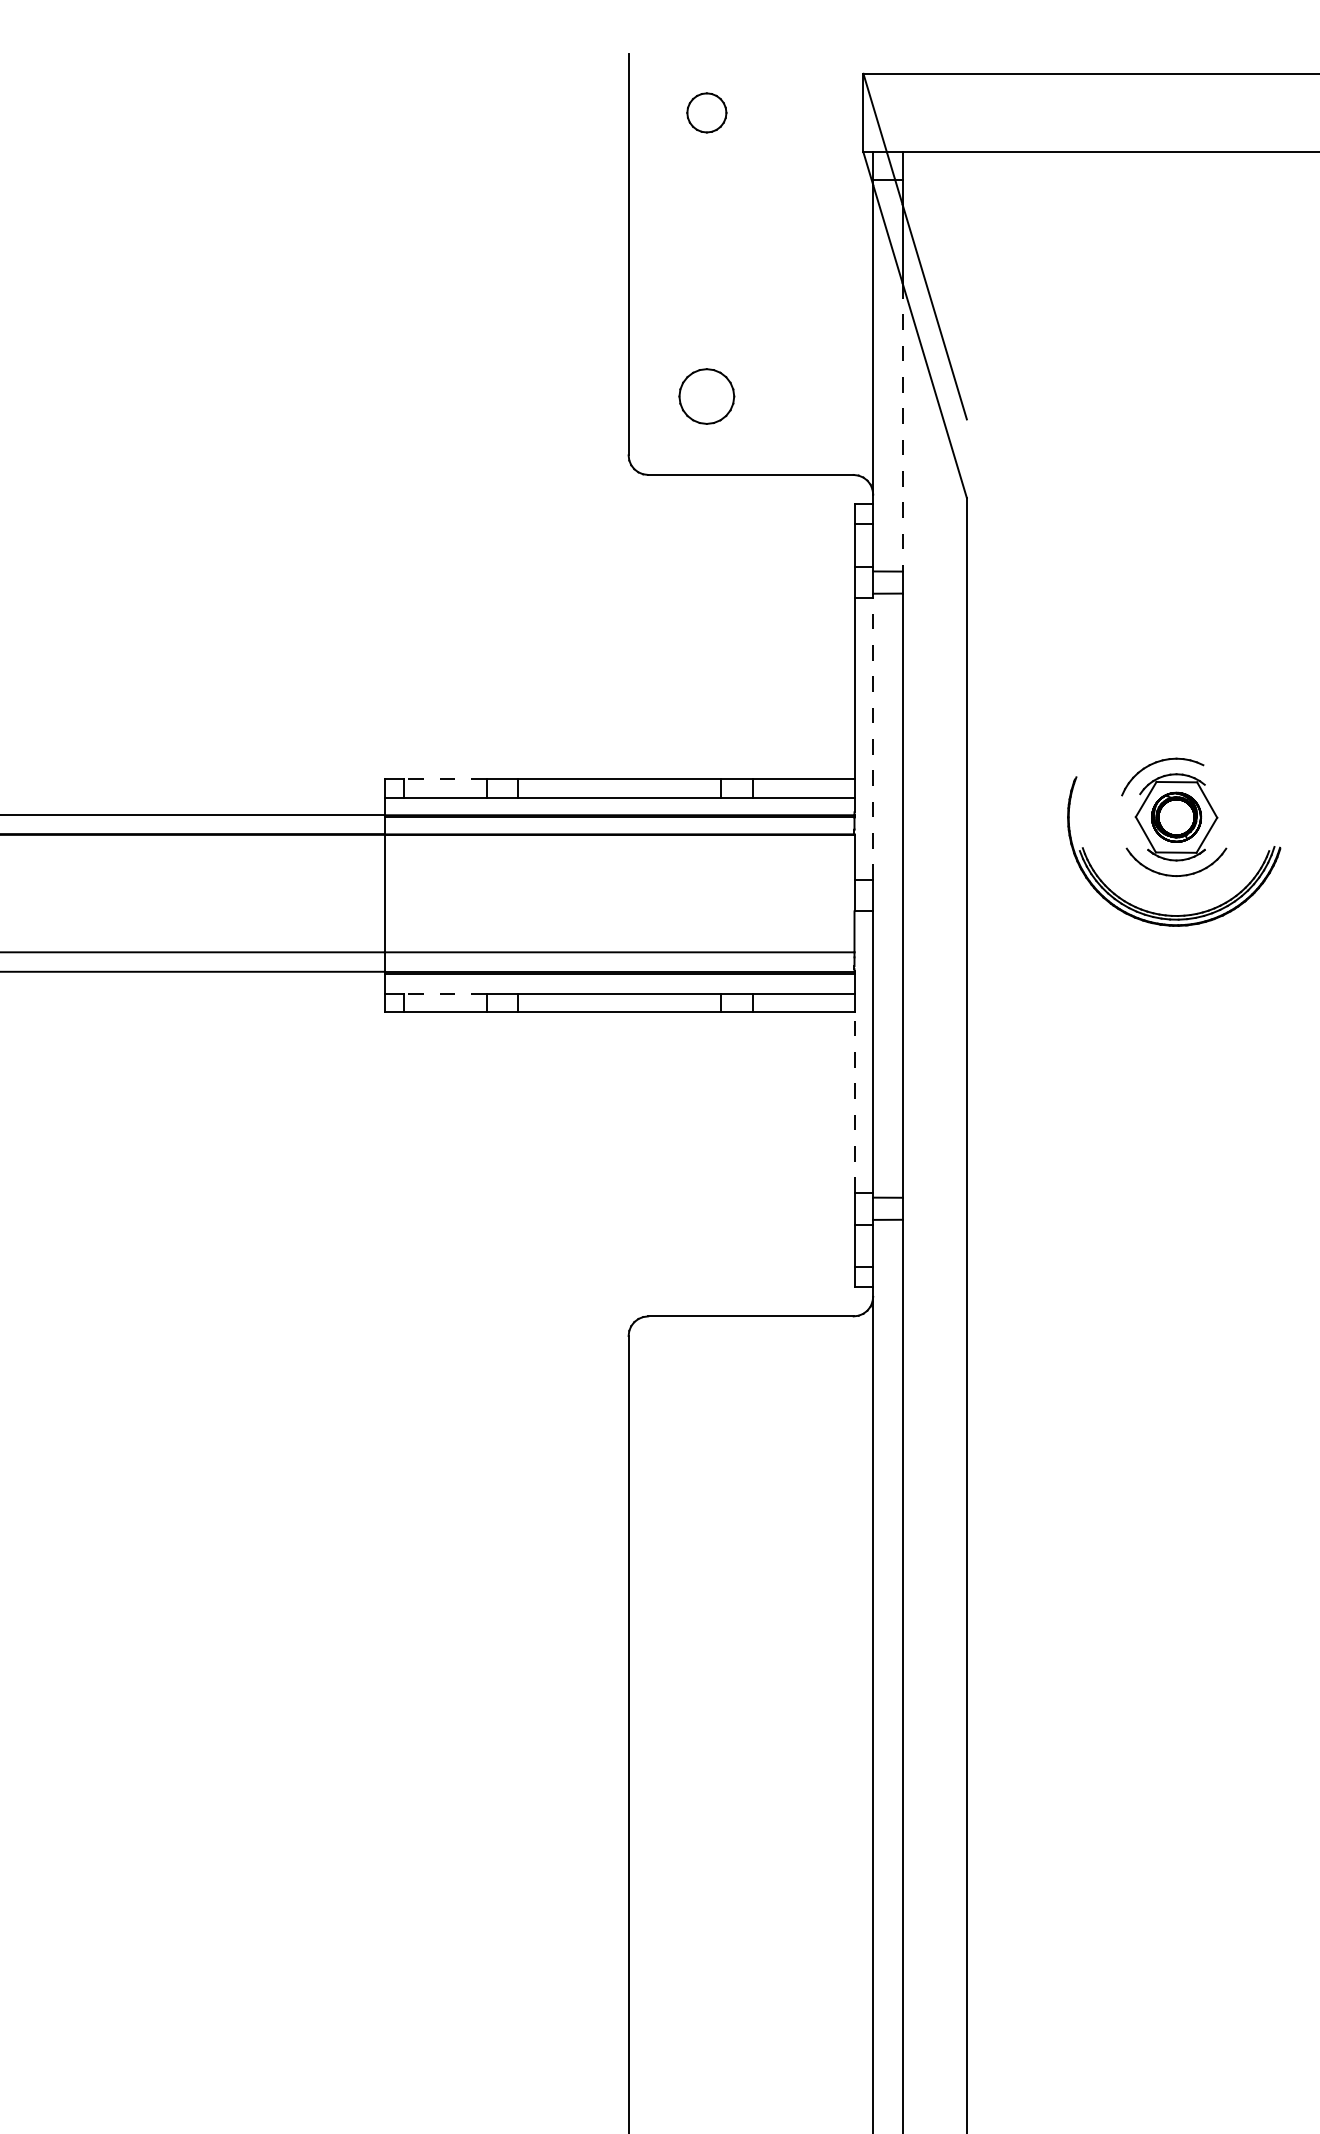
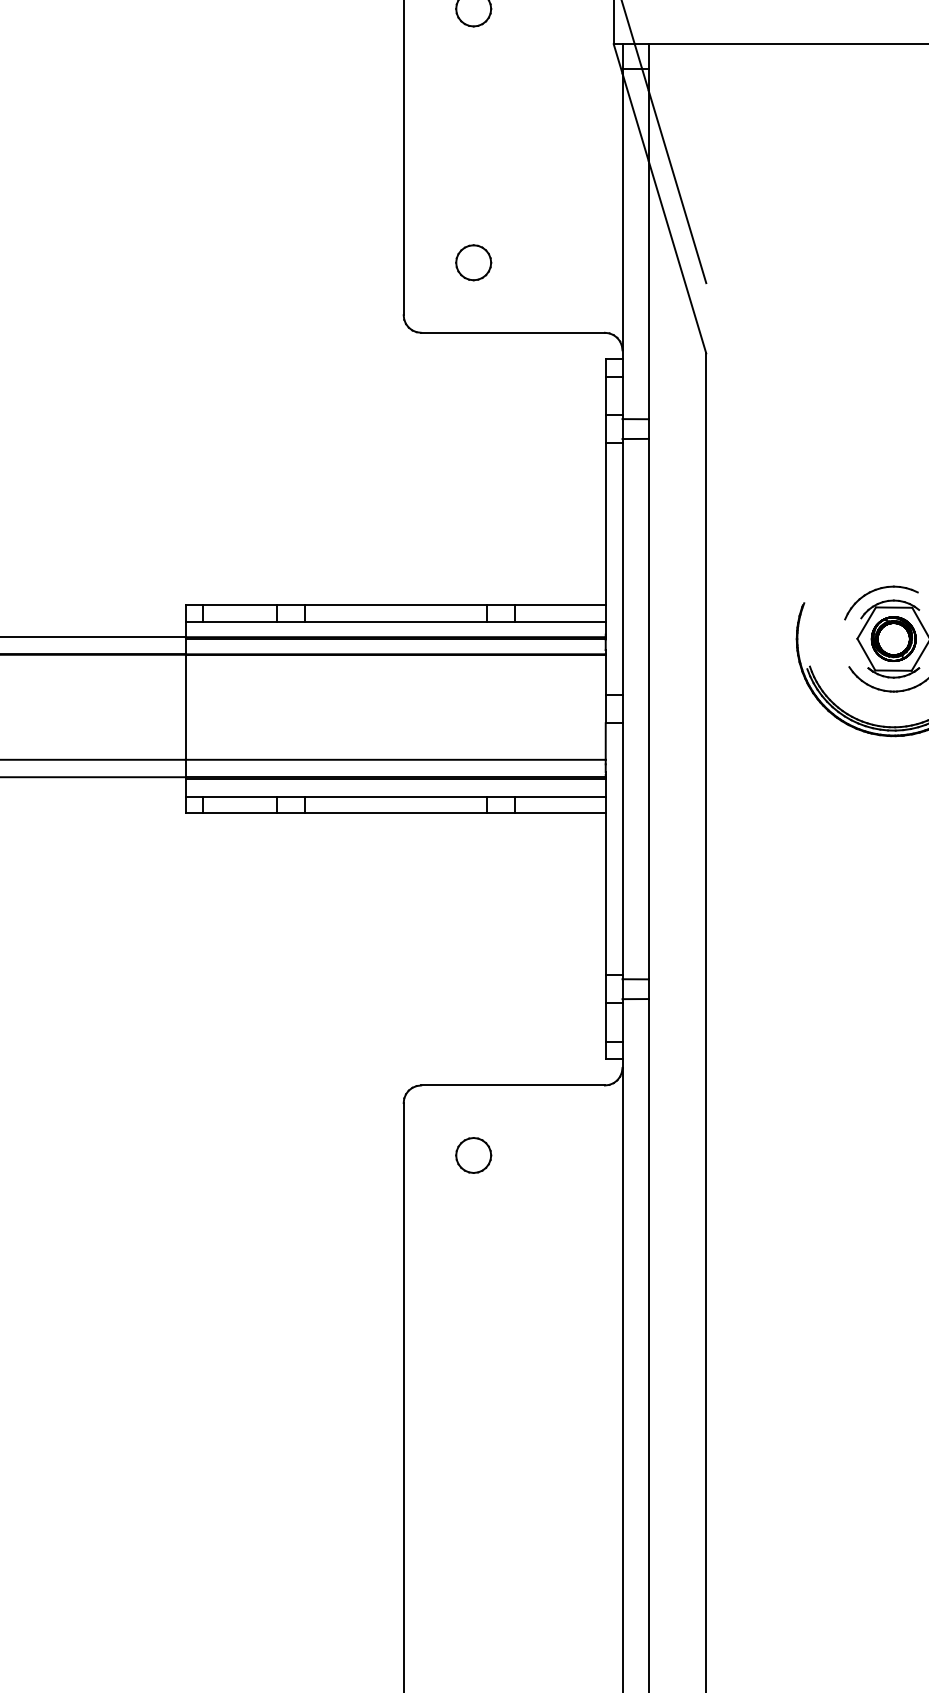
part: (706, 396) -> (473, 262), size x0.71
line: (902, 427) -> (648, 290), dashed -> solid
line: (873, 739) -> (622, 569), dashed -> solid
line: (444, 779) -> (238, 605), dashed -> solid
line: (444, 993) -> (238, 796), dashed -> solid
line: (854, 1102) -> (605, 894), dashed -> solid
part: (706, 1394) -> (473, 1155), added

